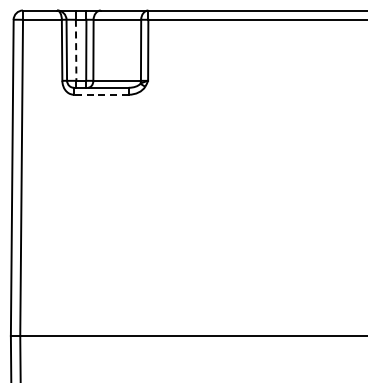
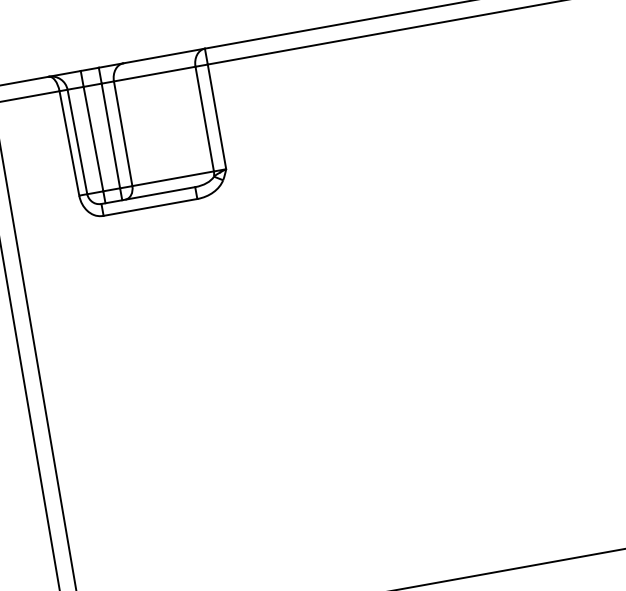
line: (76, 50) -> (94, 139), dashed -> solid
line: (100, 94) -> (148, 207), dashed -> solid

